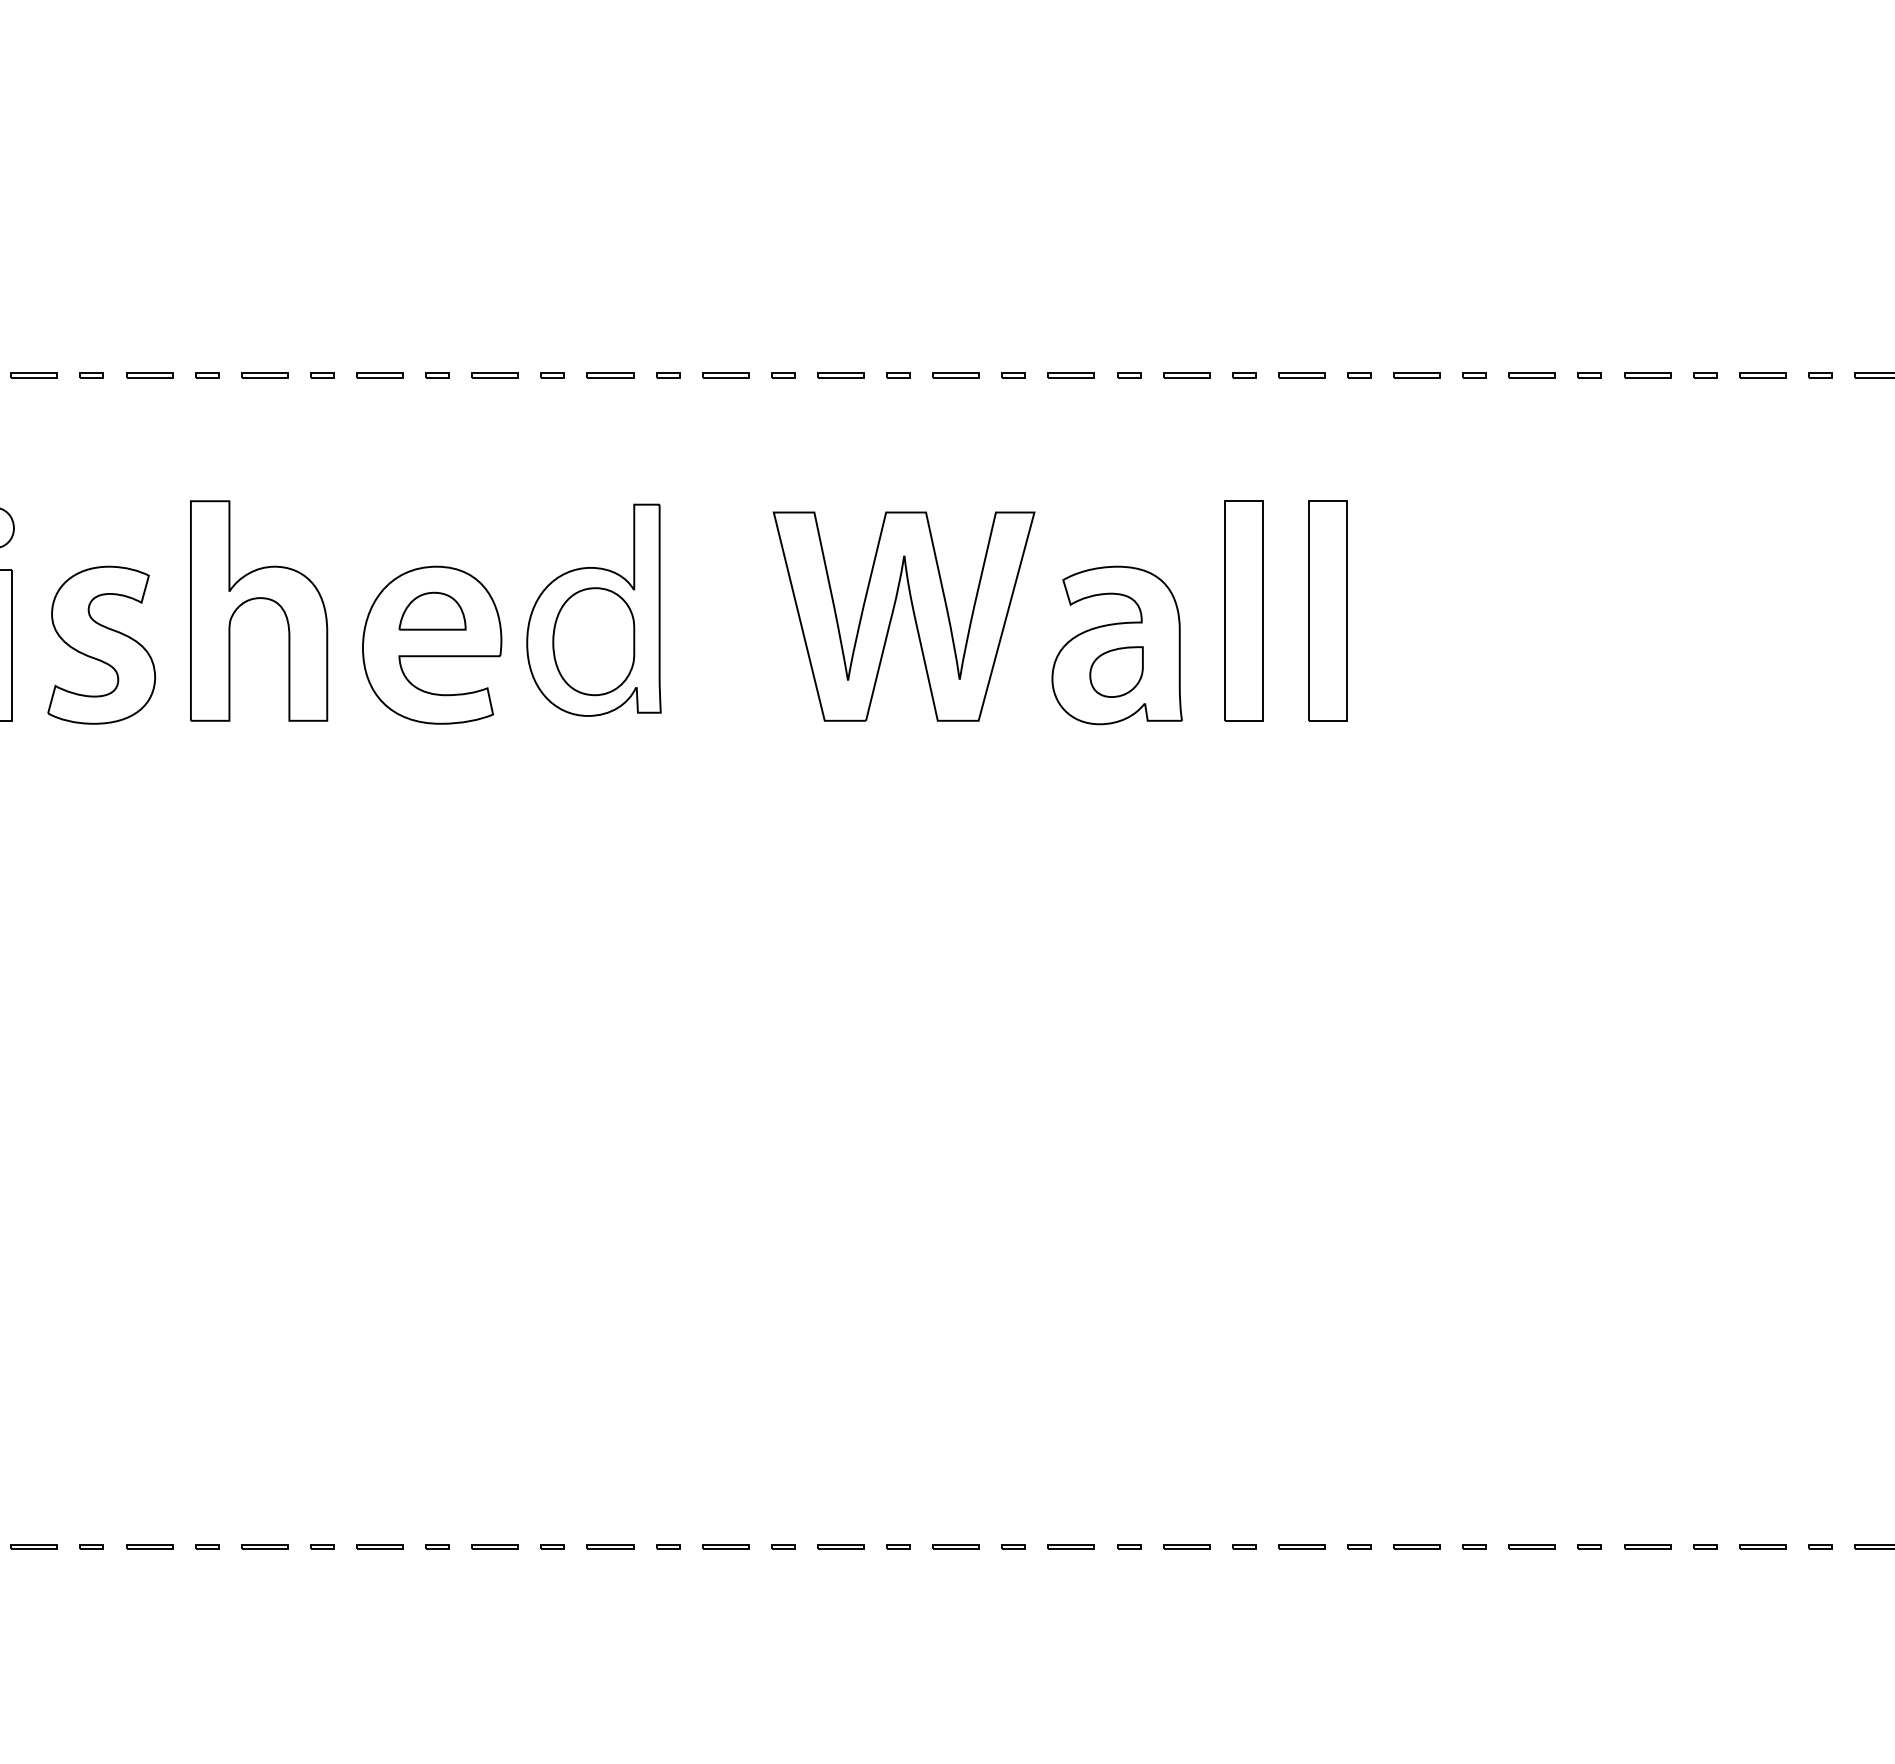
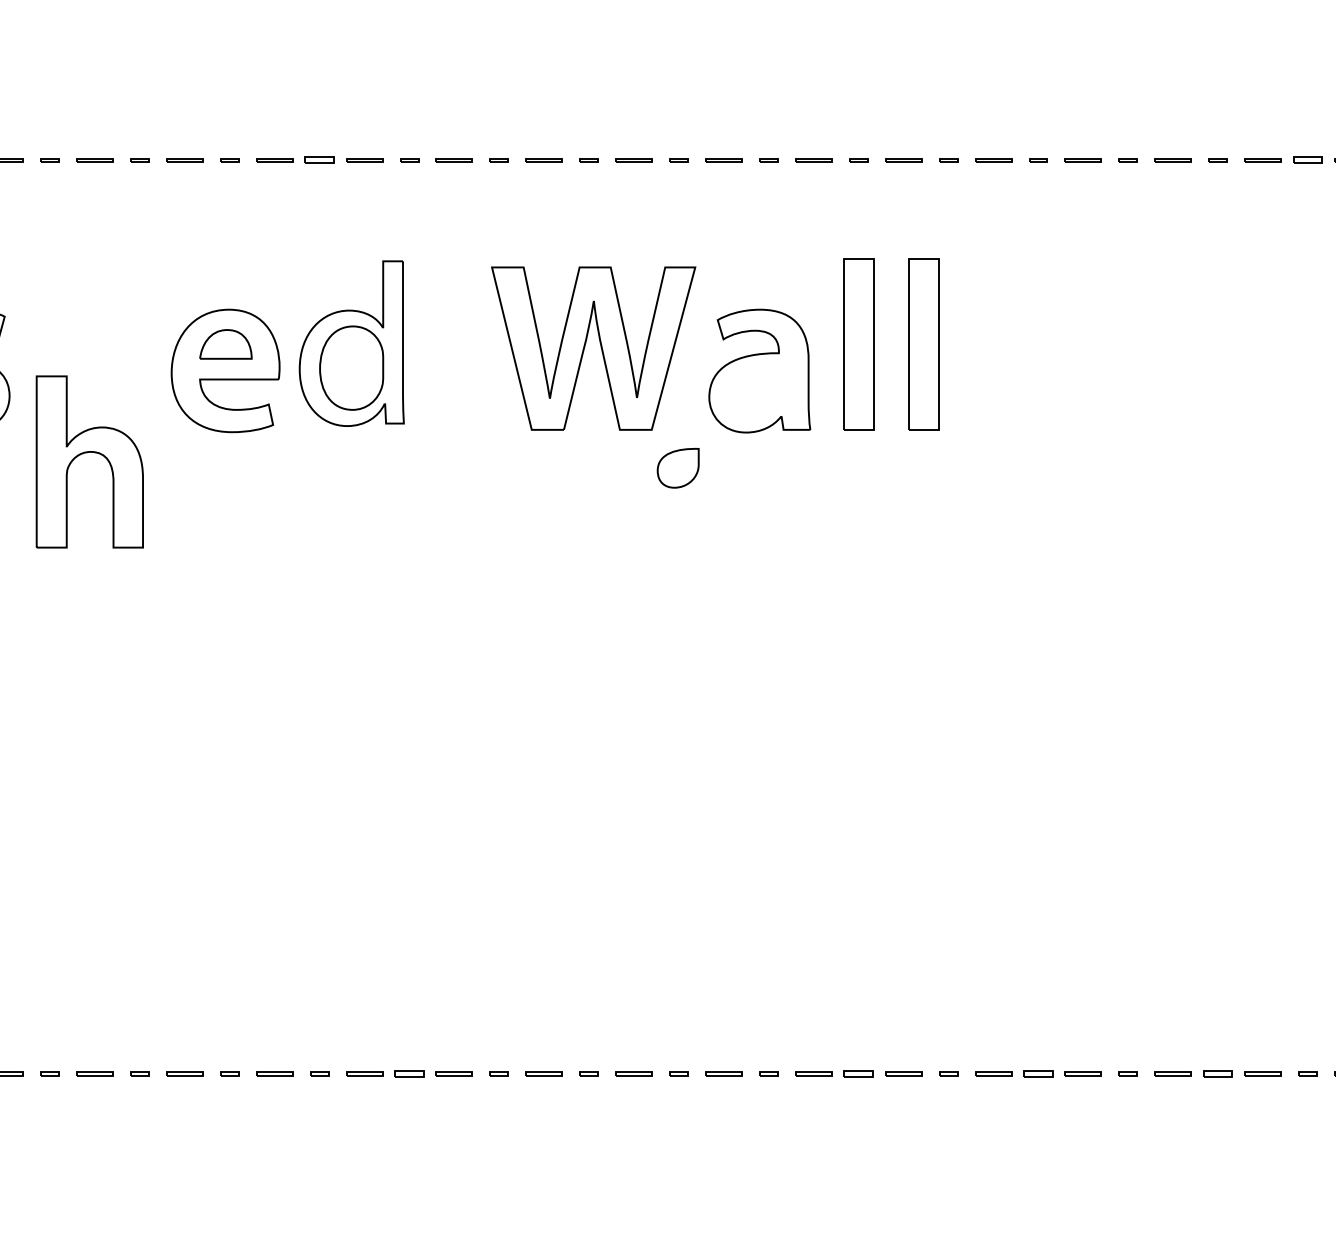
part: (552, 375) -> (319, 160), size x1.6
part: (1820, 375) -> (1308, 160), size x1.6
part: (257, 599) -> (88, 453), moved
part: (1116, 671) -> (678, 467), moved
part: (668, 1546) -> (409, 1073), size x1.6
part: (1244, 1546) -> (859, 1073), size x1.6
part: (1474, 1546) -> (1038, 1073), size x1.6
part: (1705, 1546) -> (1218, 1073), size x1.6

